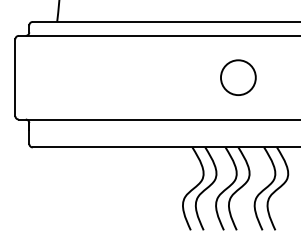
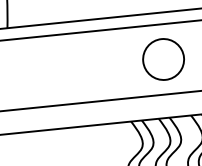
circle: (238, 77) -> (163, 59), size x1.4

